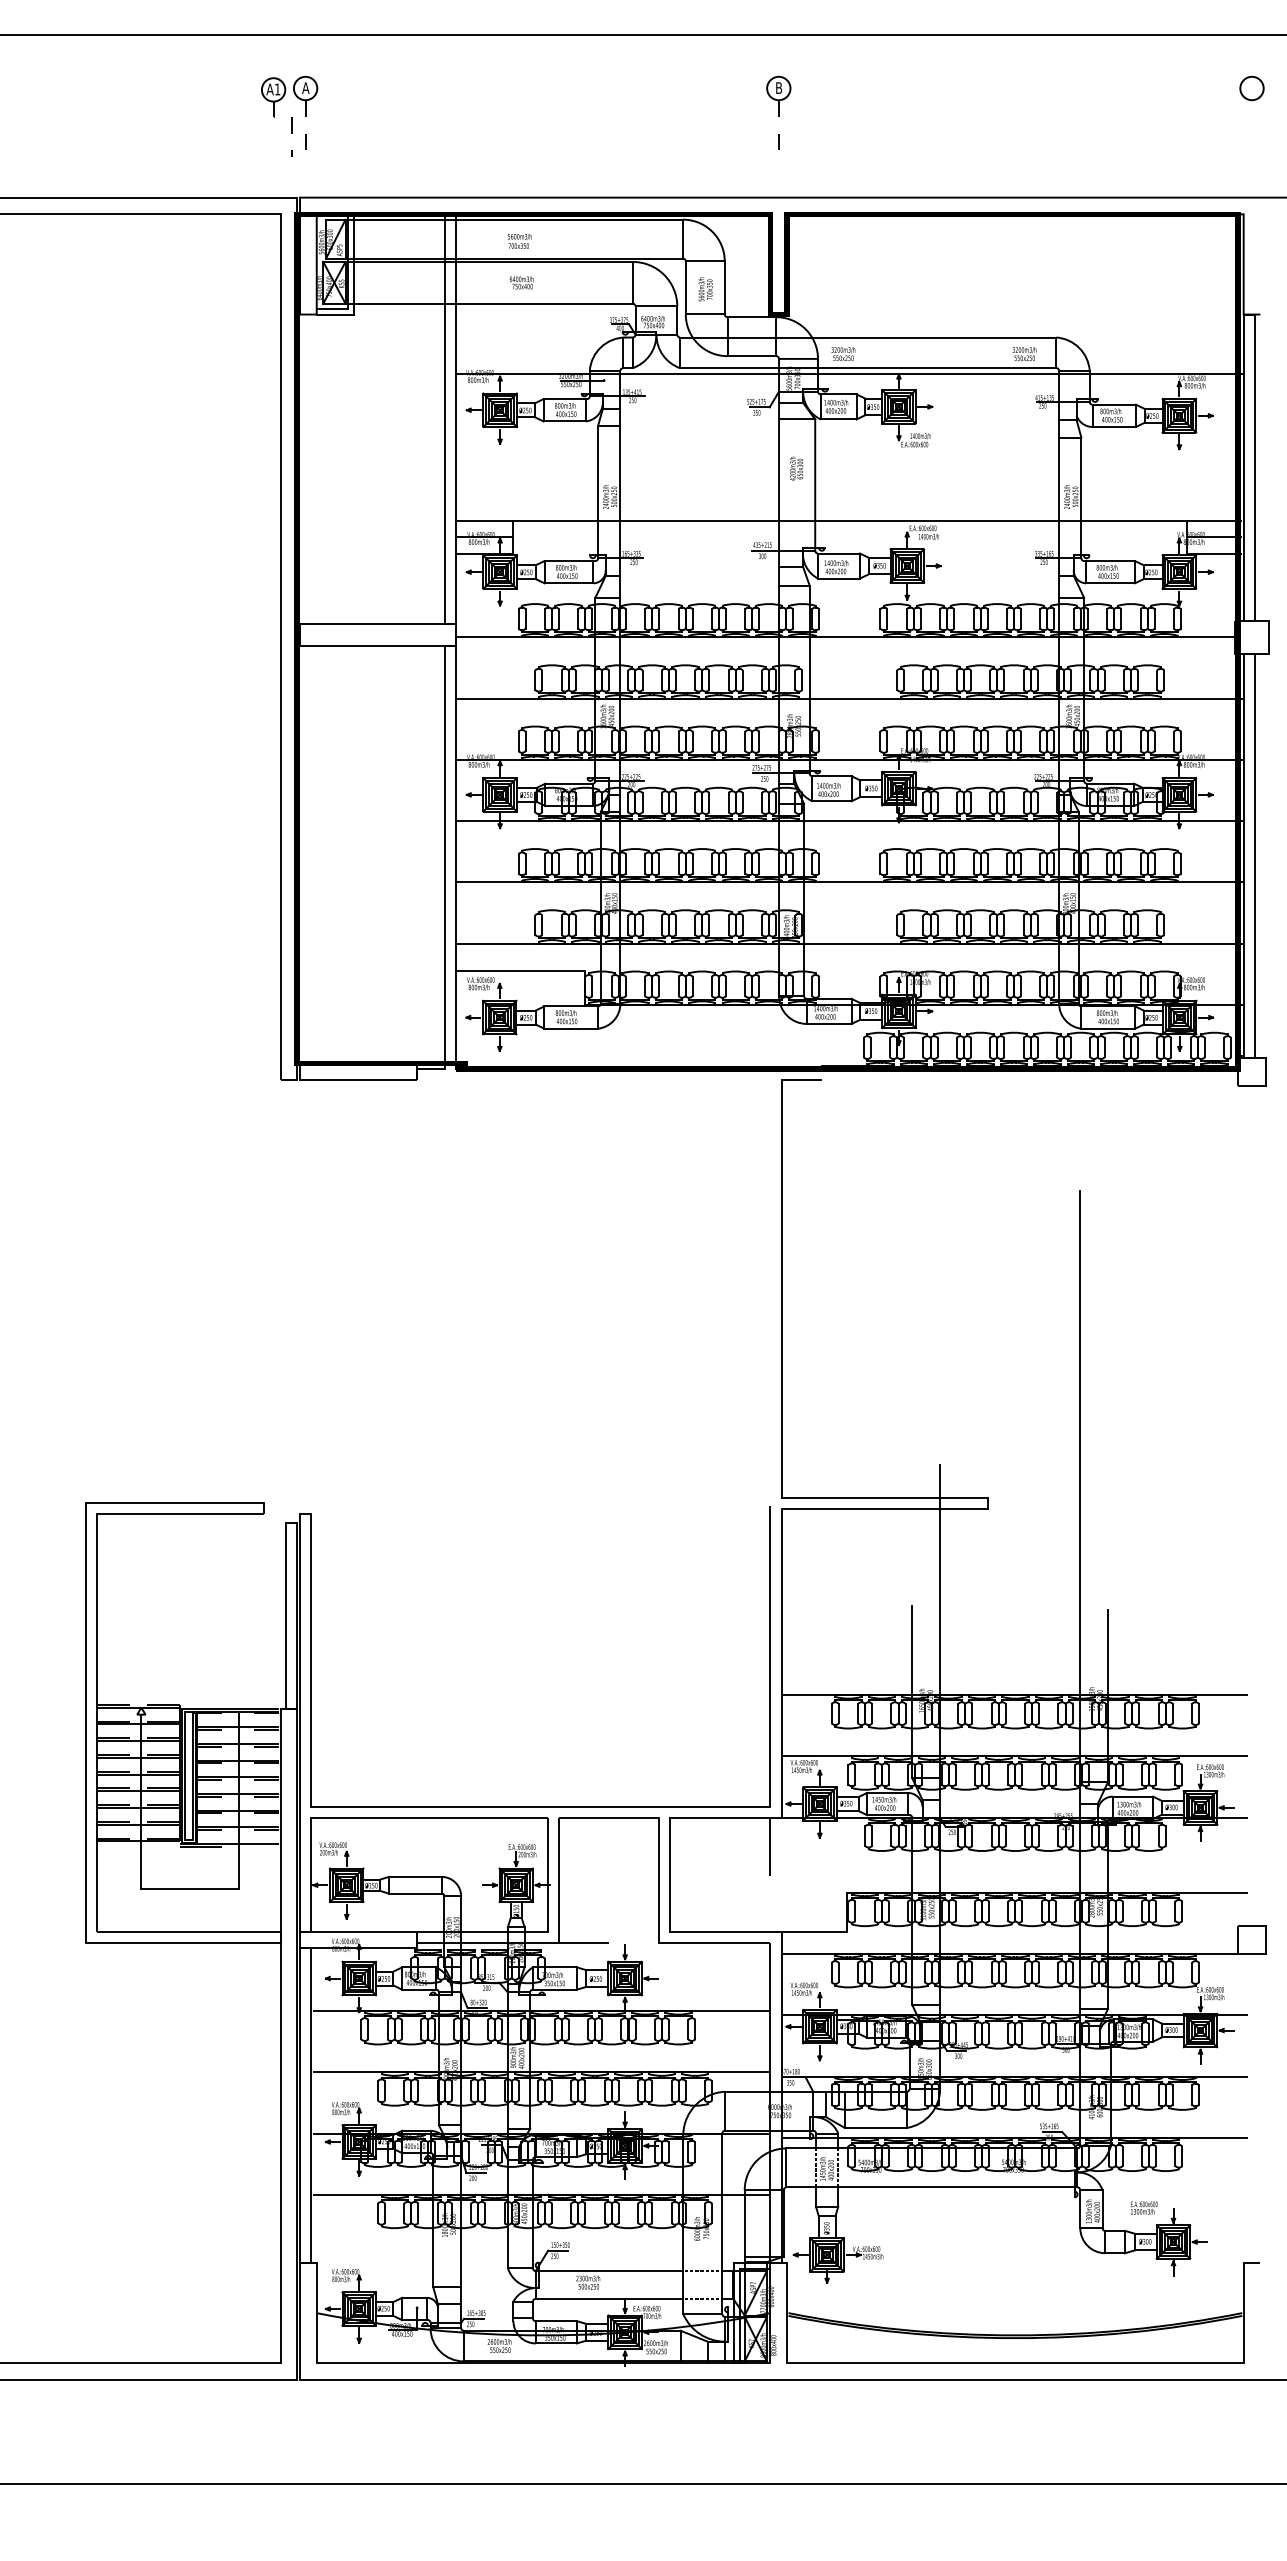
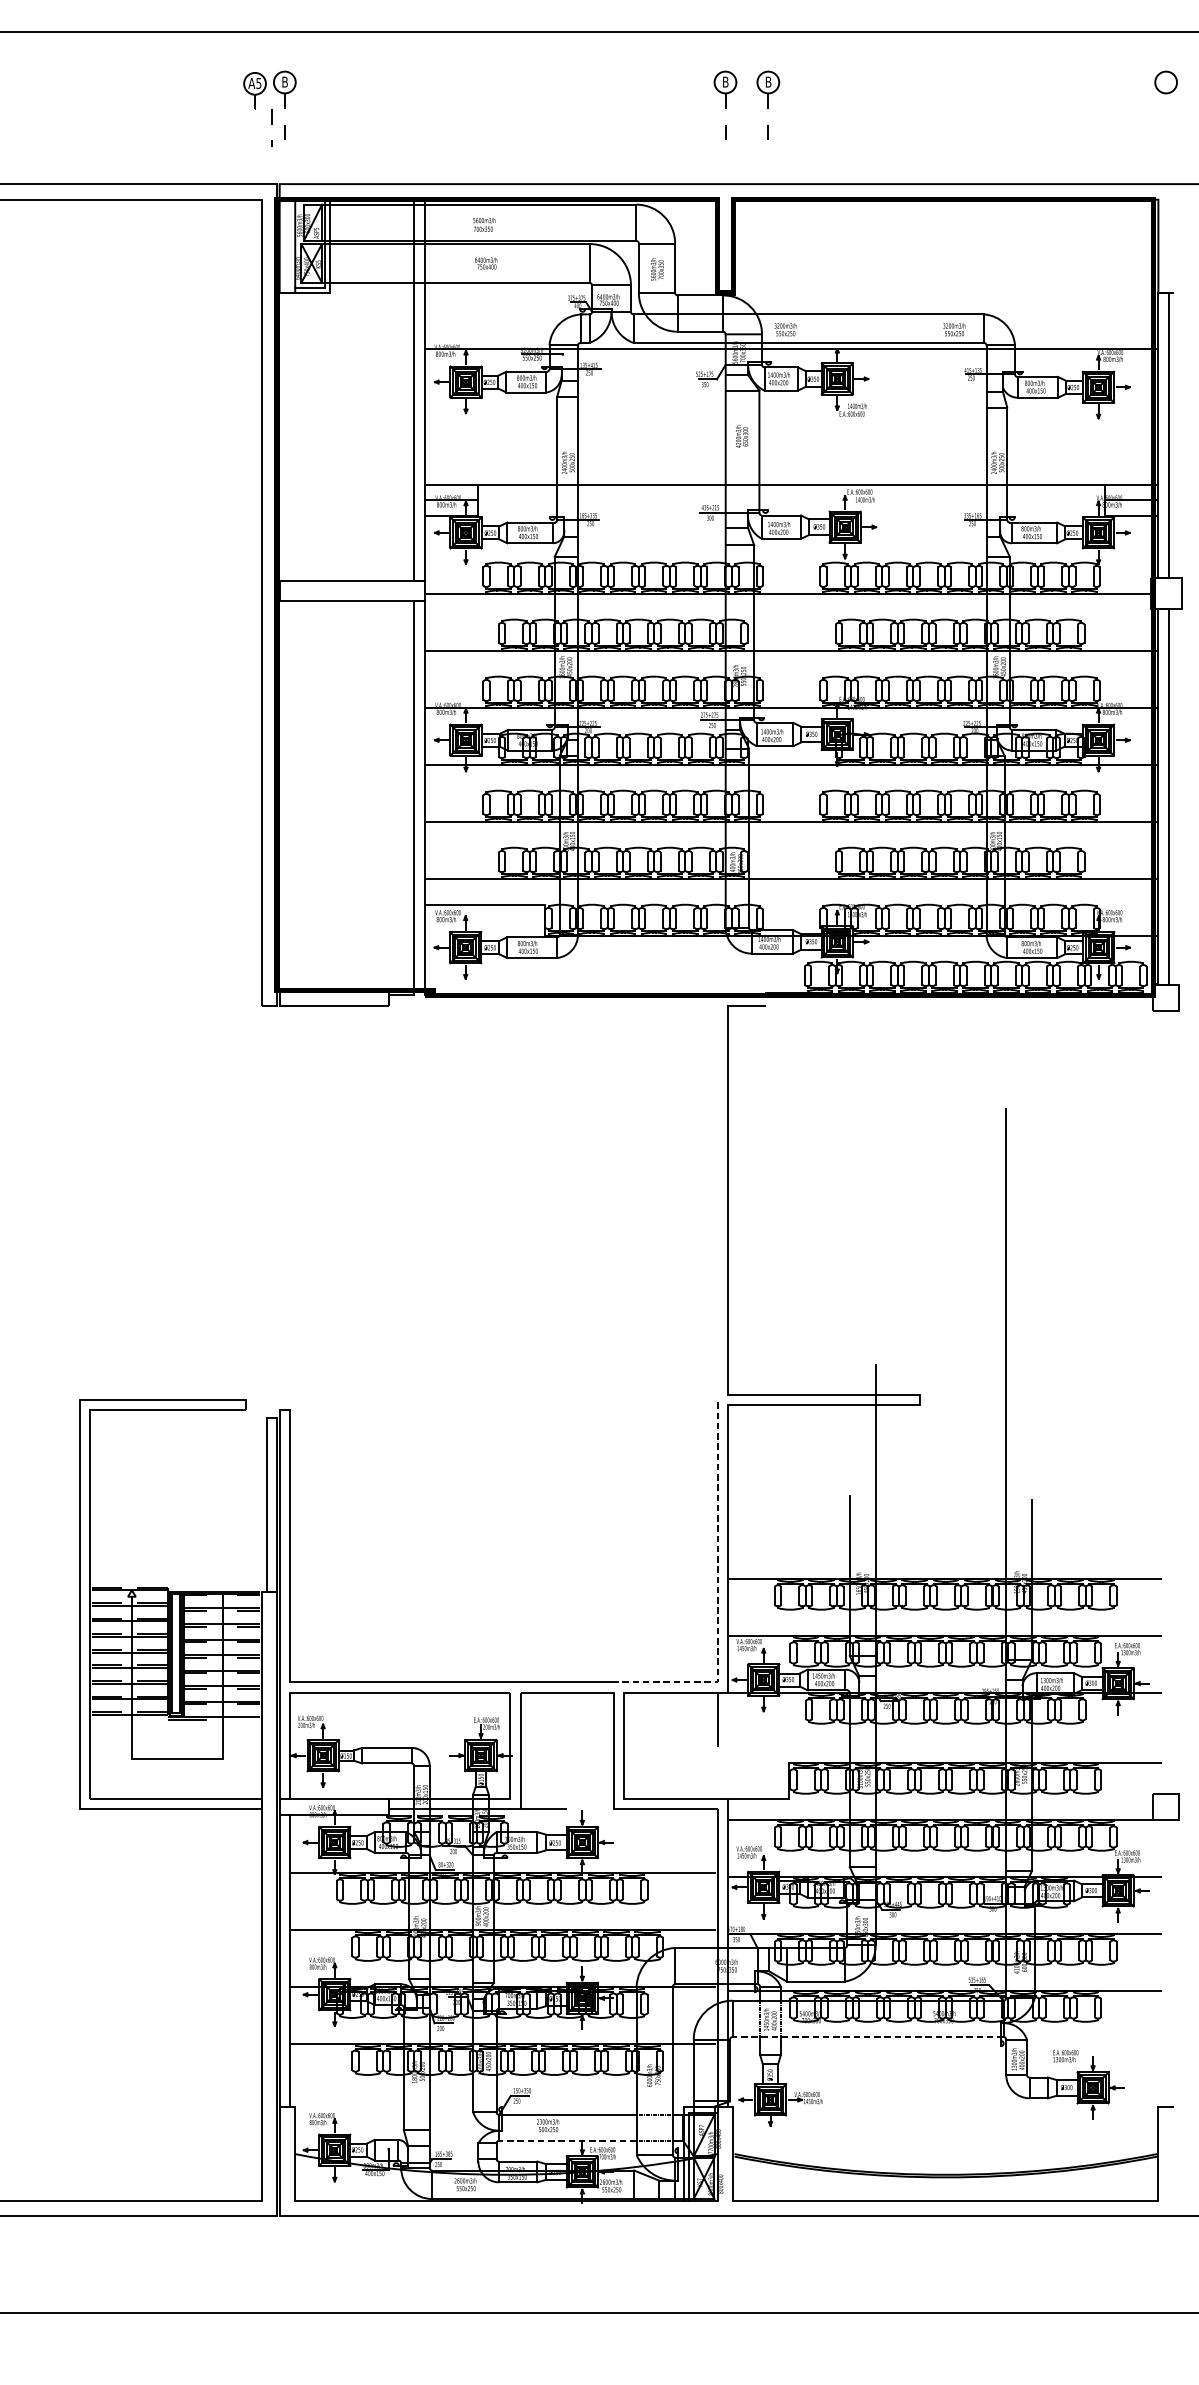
text: (305, 87) -> (284, 81), A -> B
text: (277, 89) -> (258, 83), A1 -> A5
part: (824, 112) -> (768, 104), added
line: (770, 1709) -> (717, 1591), solid -> dashed
line: (931, 2187) -> (867, 2037), solid -> dashed
line: (609, 2298) -> (567, 2140), solid -> dashed

